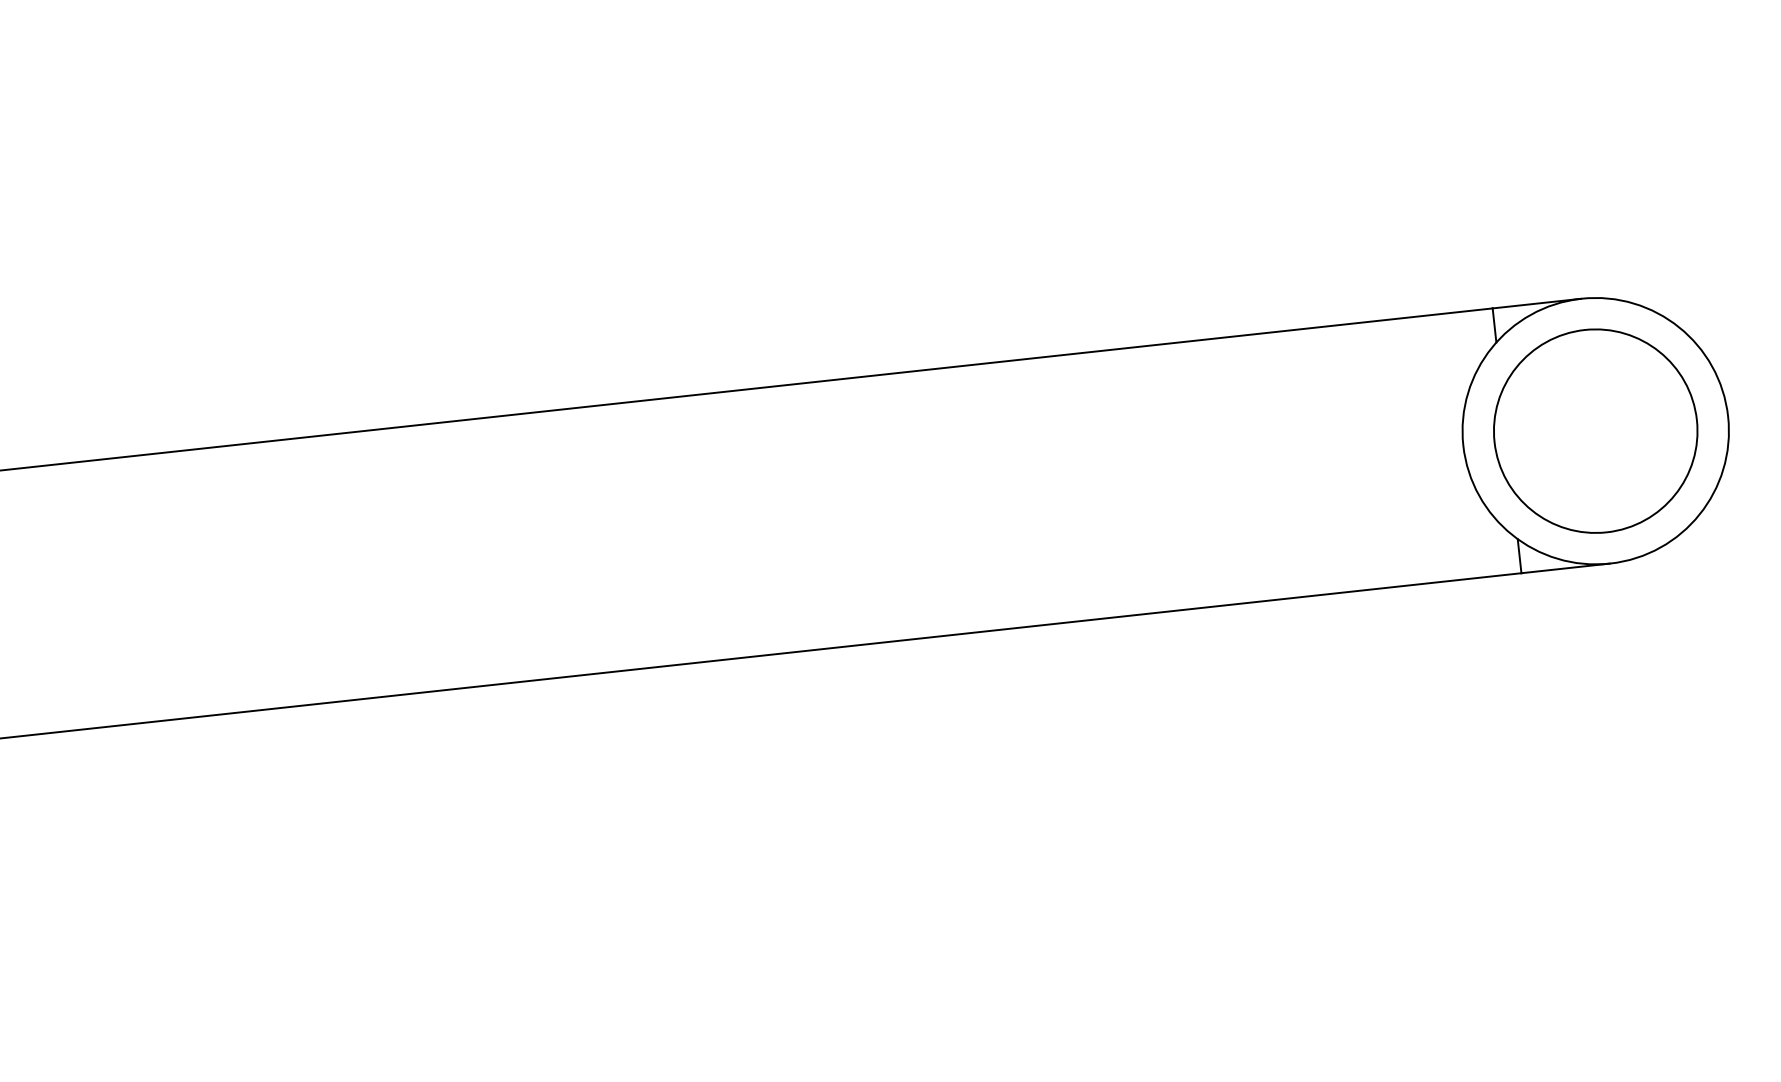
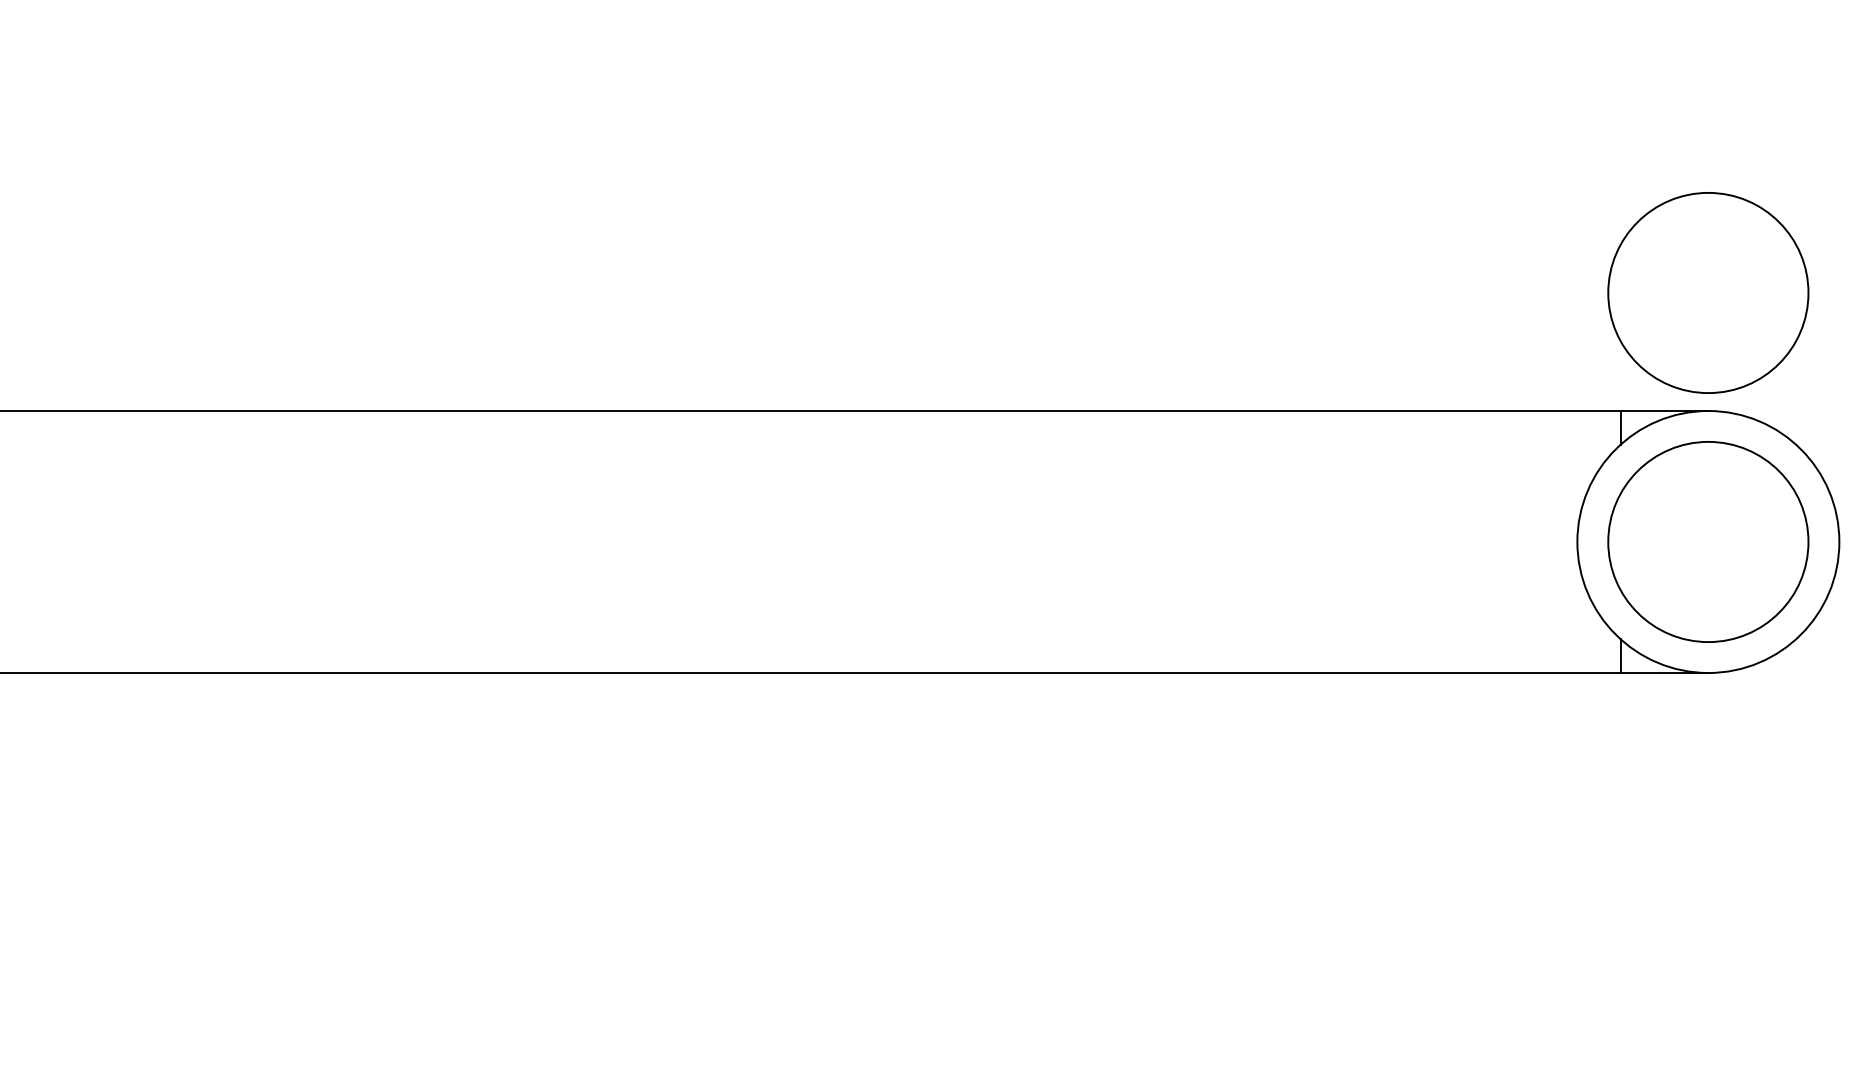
circle: (1568, 178) -> (1708, 292), added

